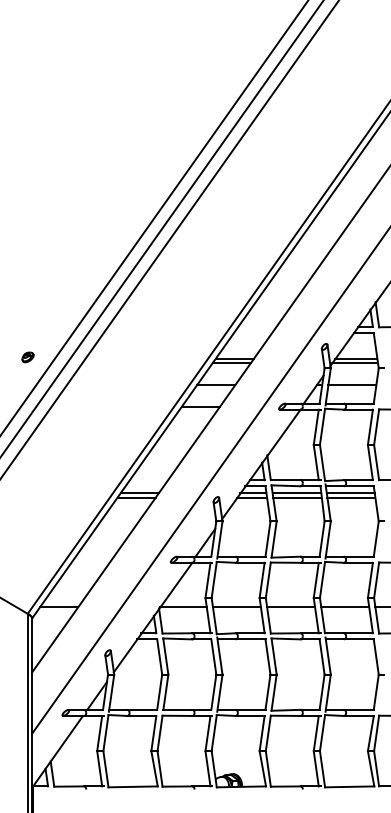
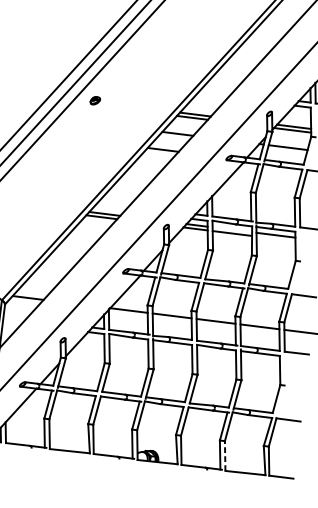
part: (27, 357) -> (94, 100), moved
line: (296, 493) -> (231, 229), removed
line: (351, 497) -> (276, 238), removed
line: (322, 768) -> (225, 455), solid -> dashed

